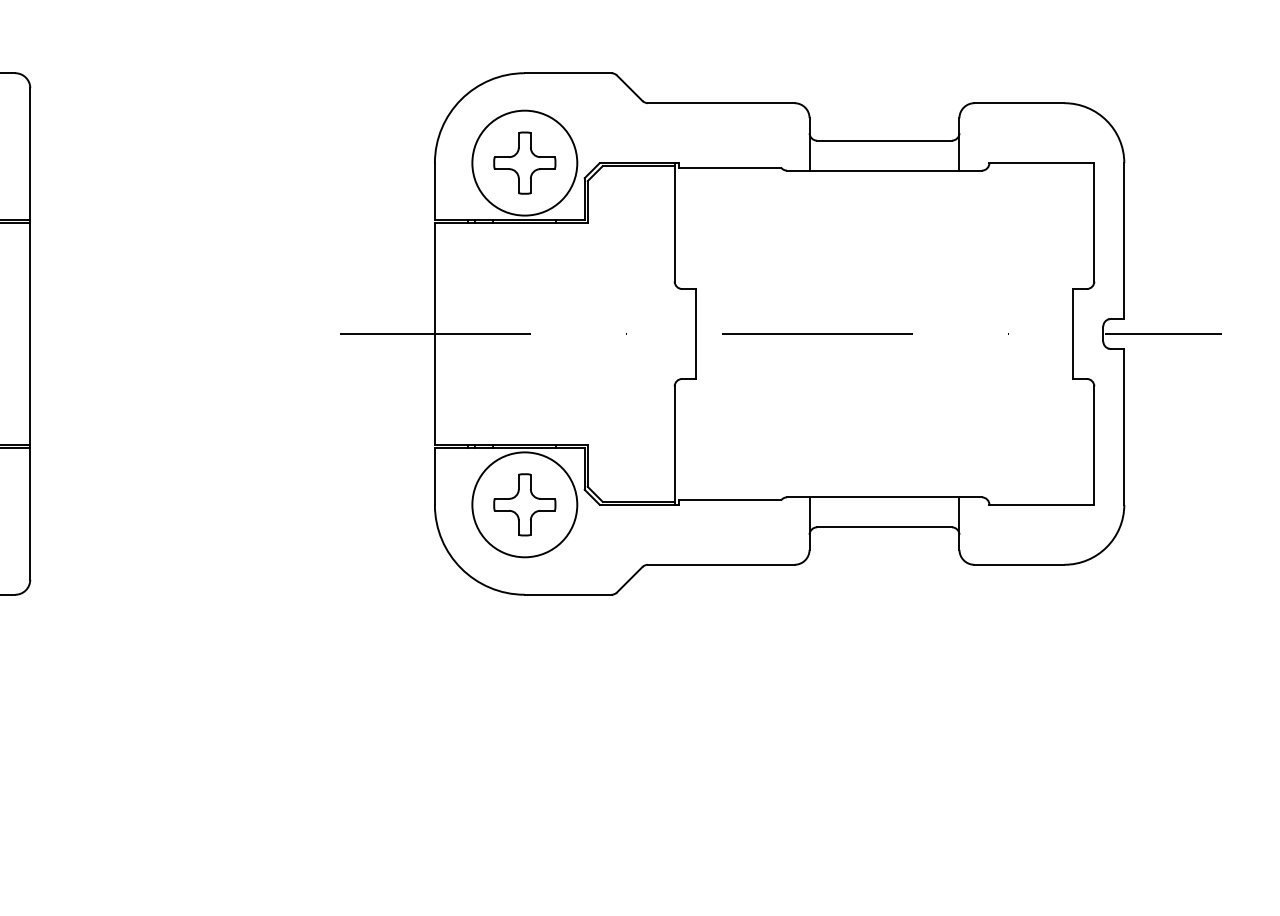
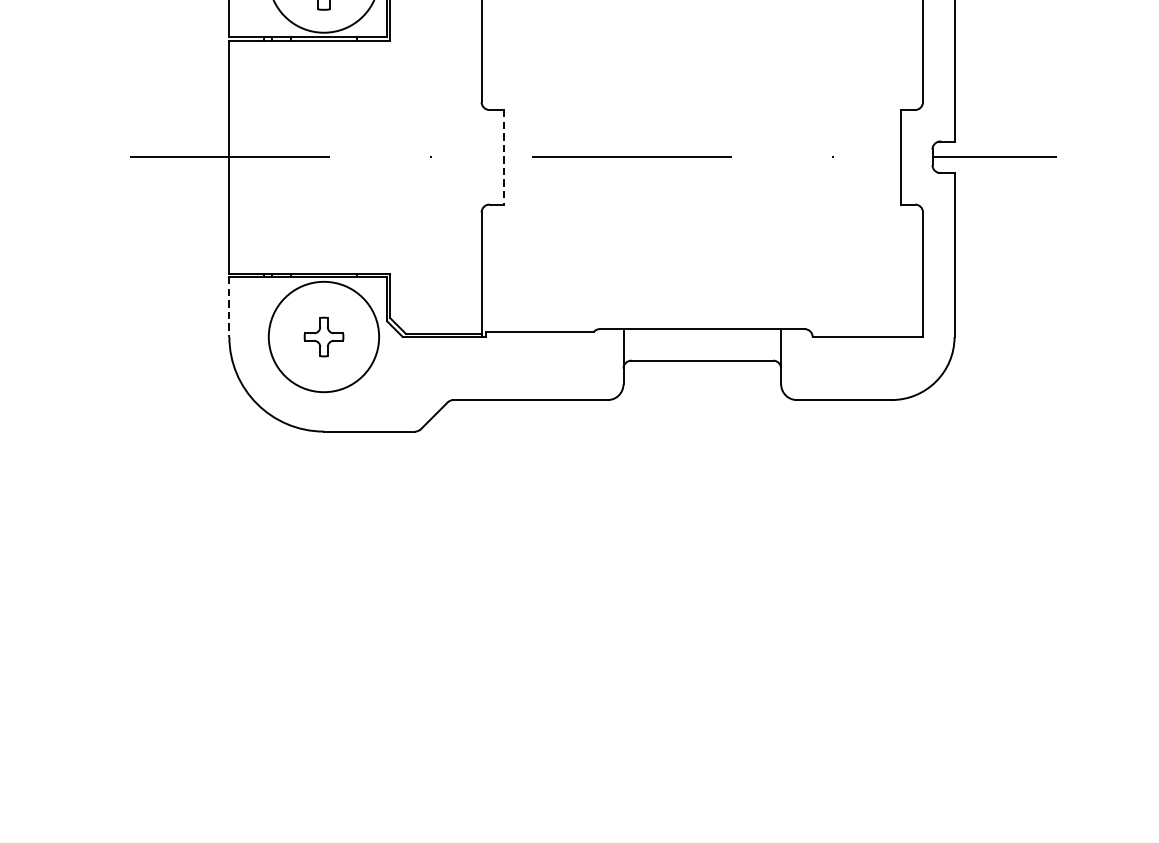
line: (695, 334) -> (503, 157), solid -> dashed
line: (434, 476) -> (228, 307), solid -> dashed
part: (524, 504) -> (323, 336), size x0.6

